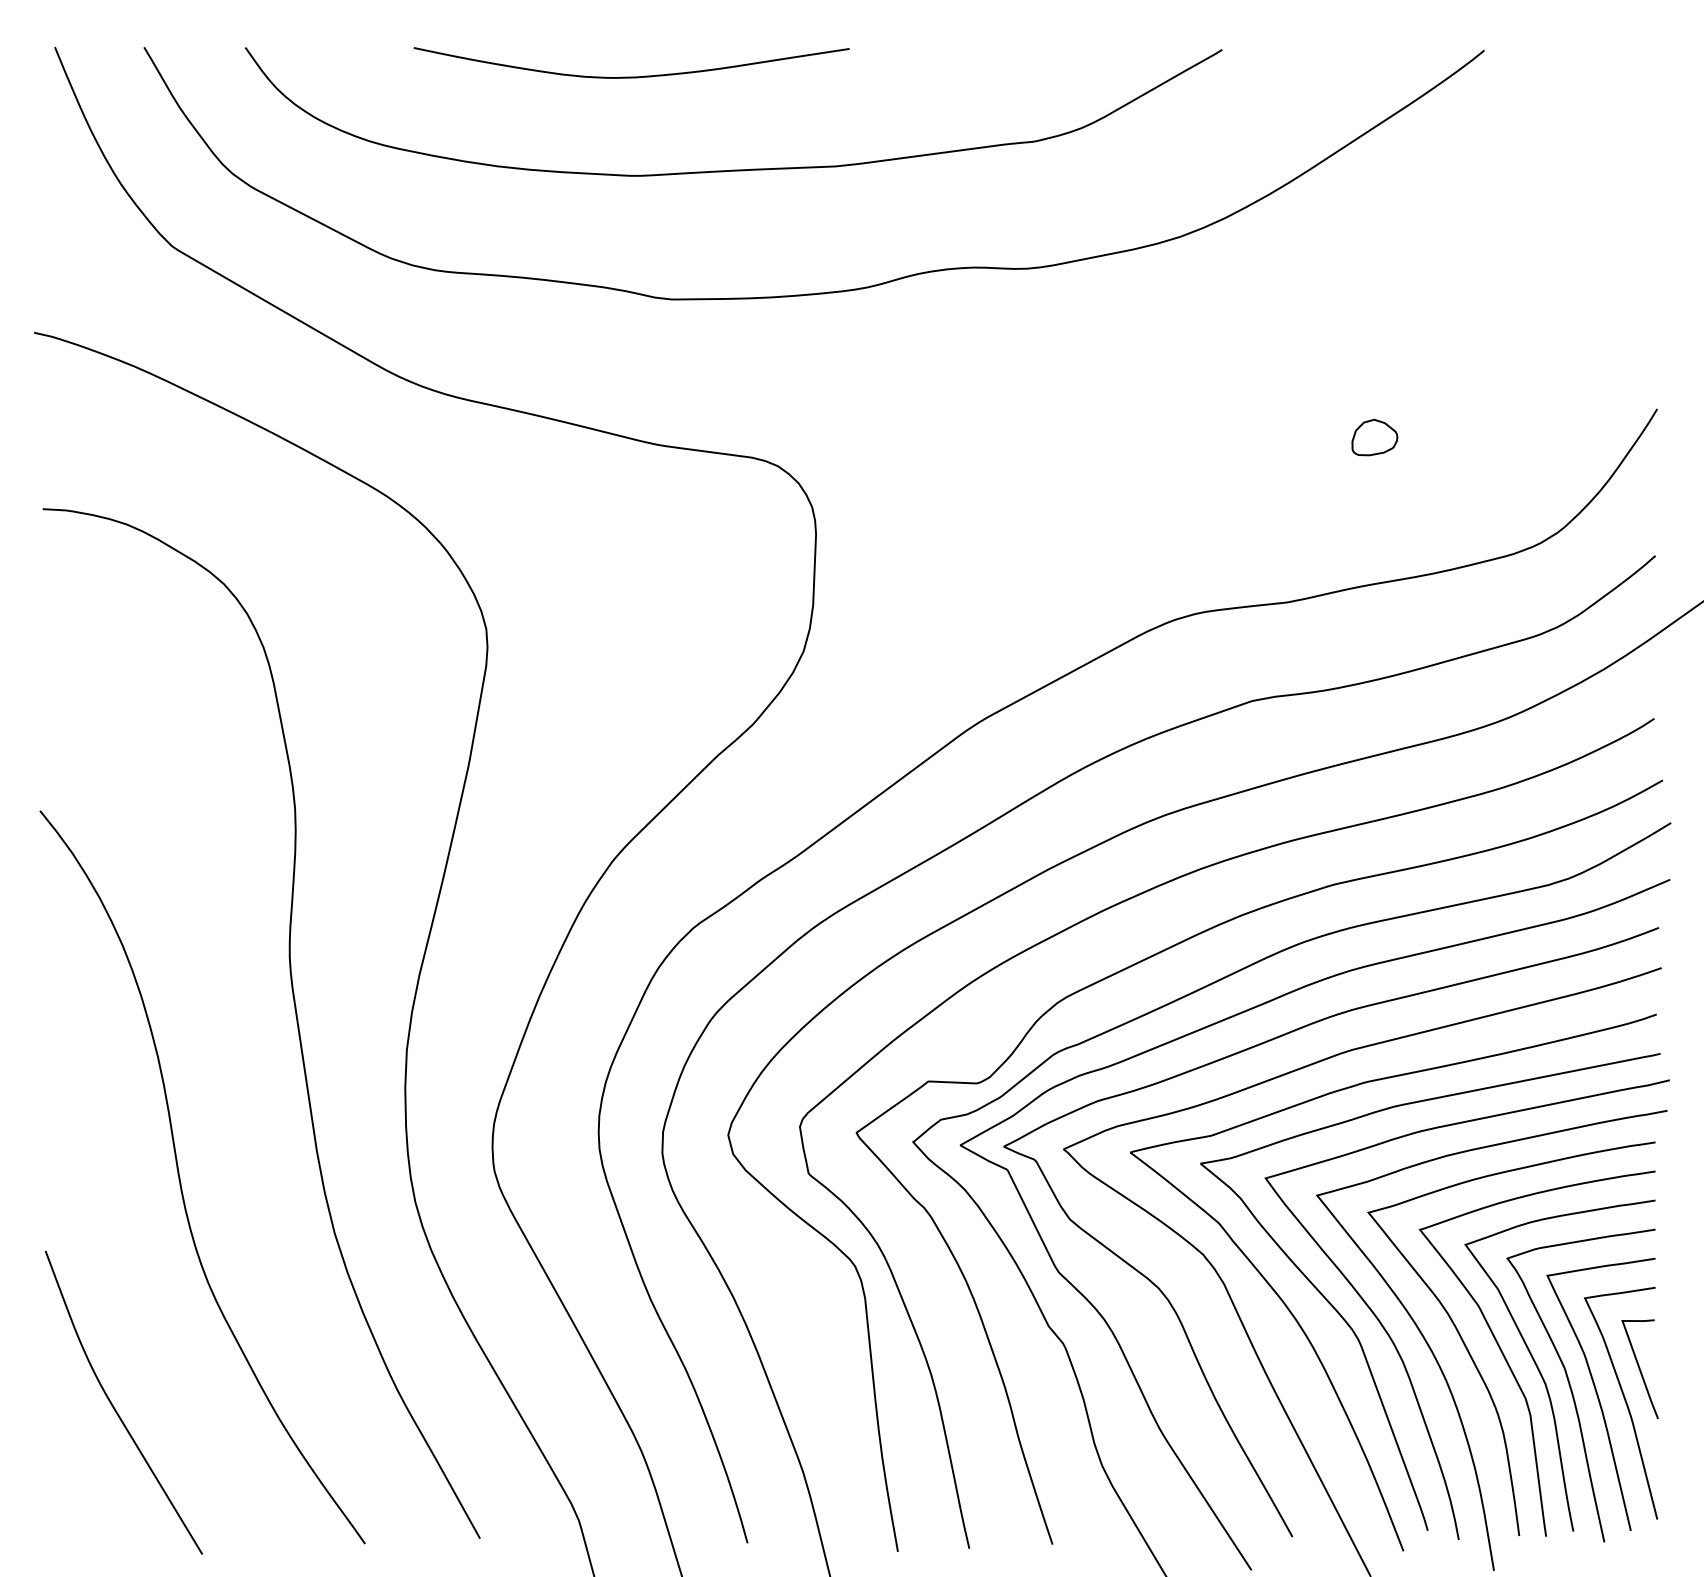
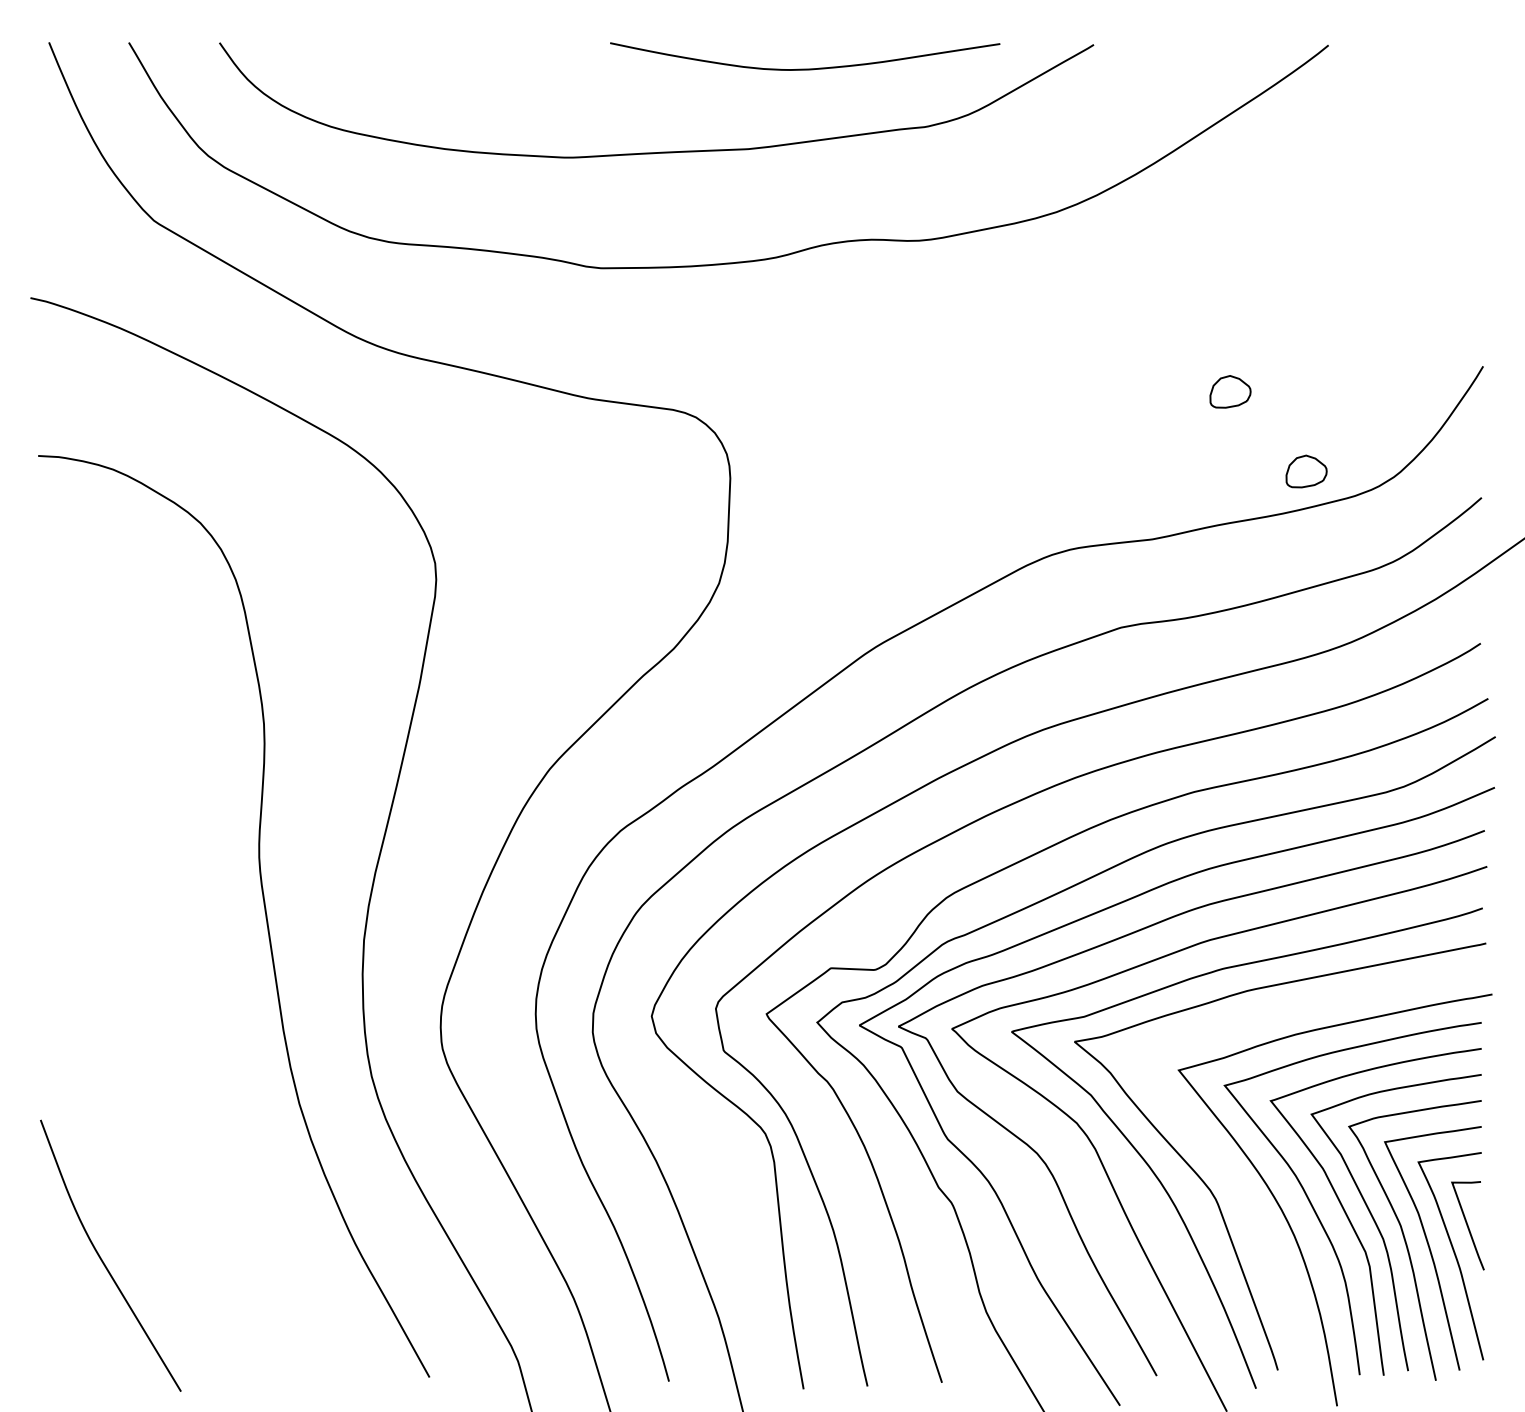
curve: (631, 76) -> (805, 68), moved
part: (1459, 526) -> (1306, 471), added
curve: (181, 1182) -> (162, 1058), removed
curve: (1395, 1344) -> (1248, 1203), removed

